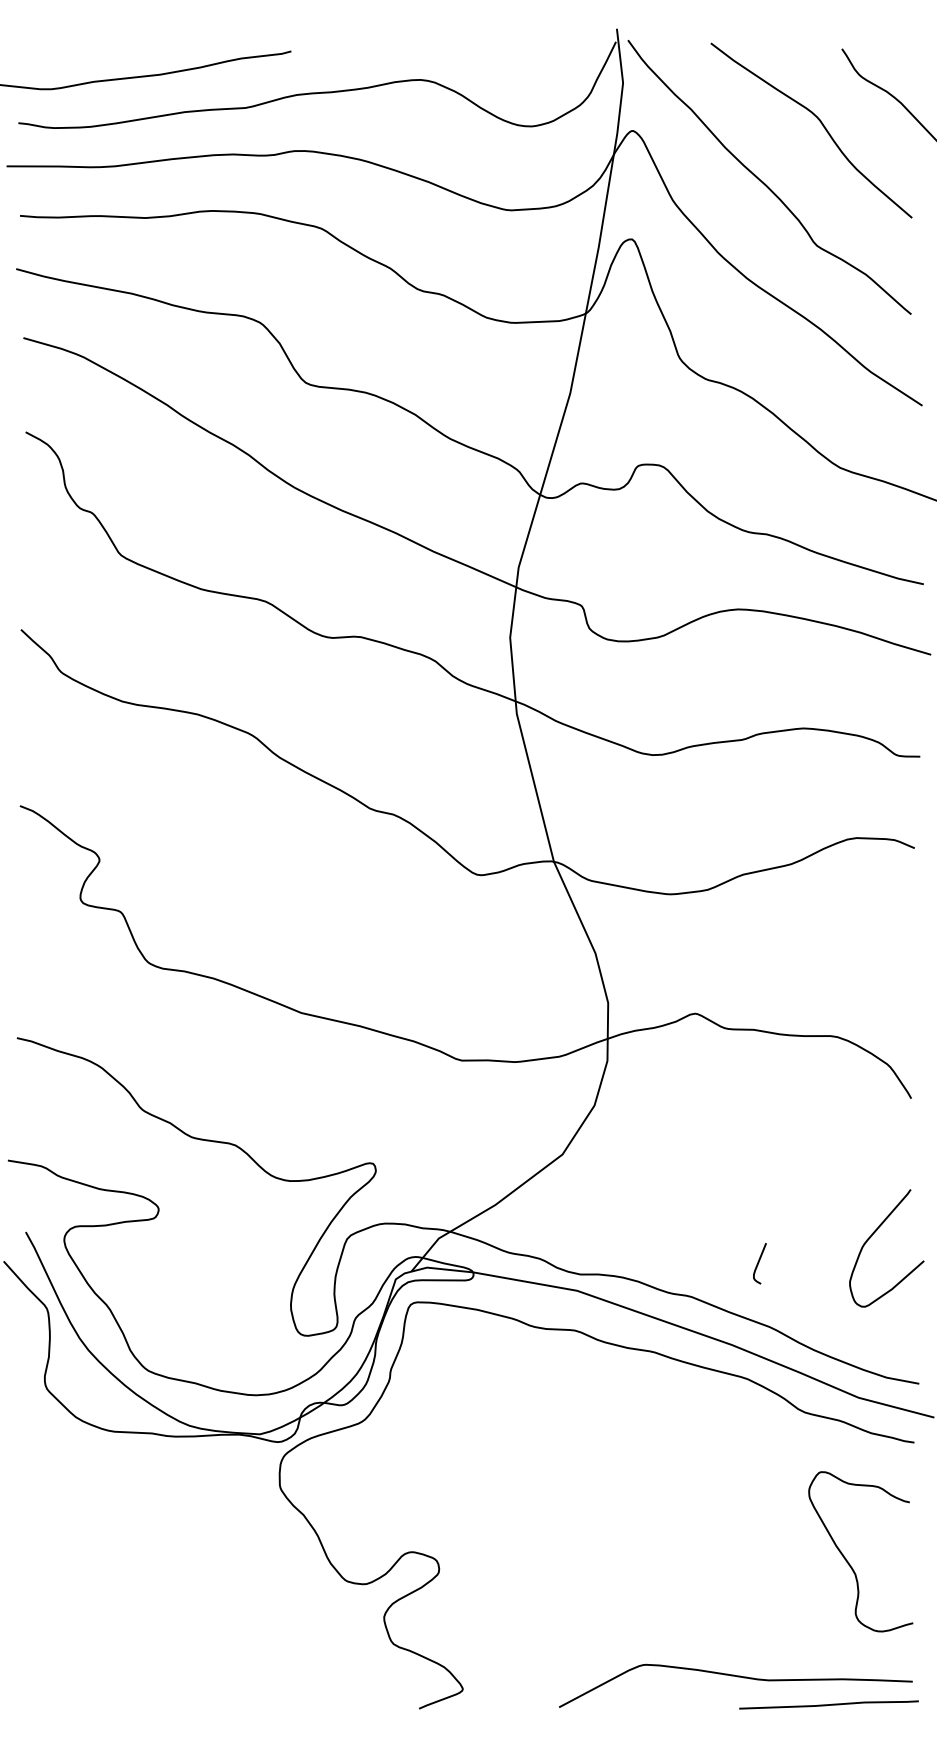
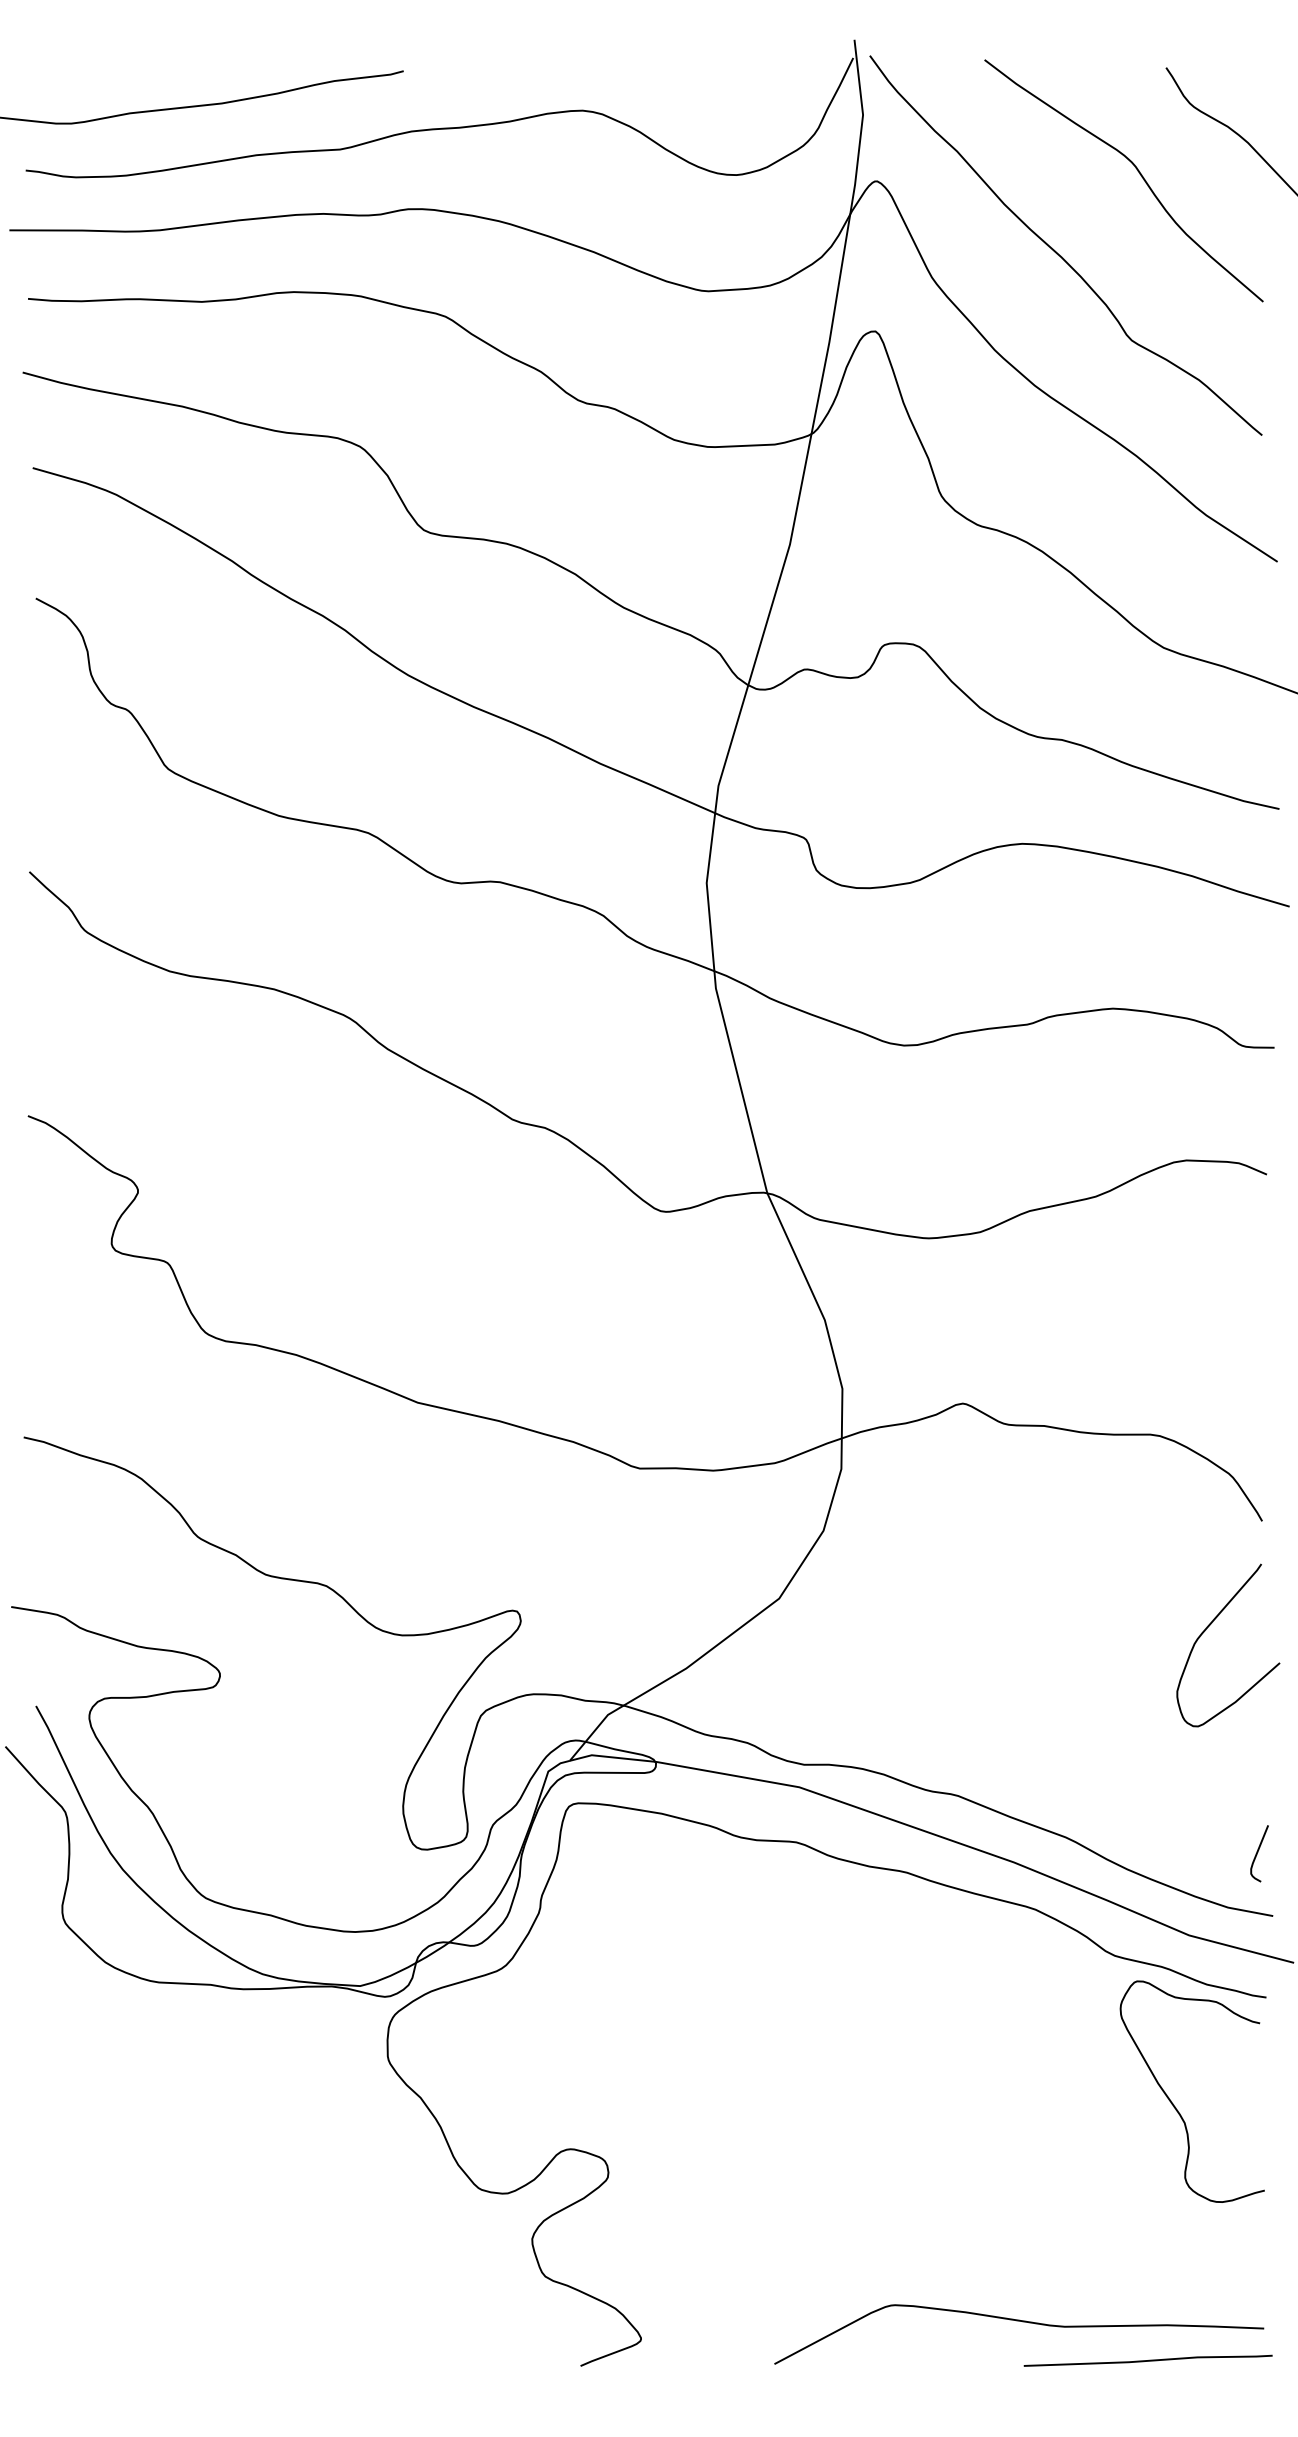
curve: (873, 1234) -> (1209, 1626), moved
curve: (759, 1262) -> (1258, 1852), moved
curve: (847, 1560) -> (1173, 2103), moved

